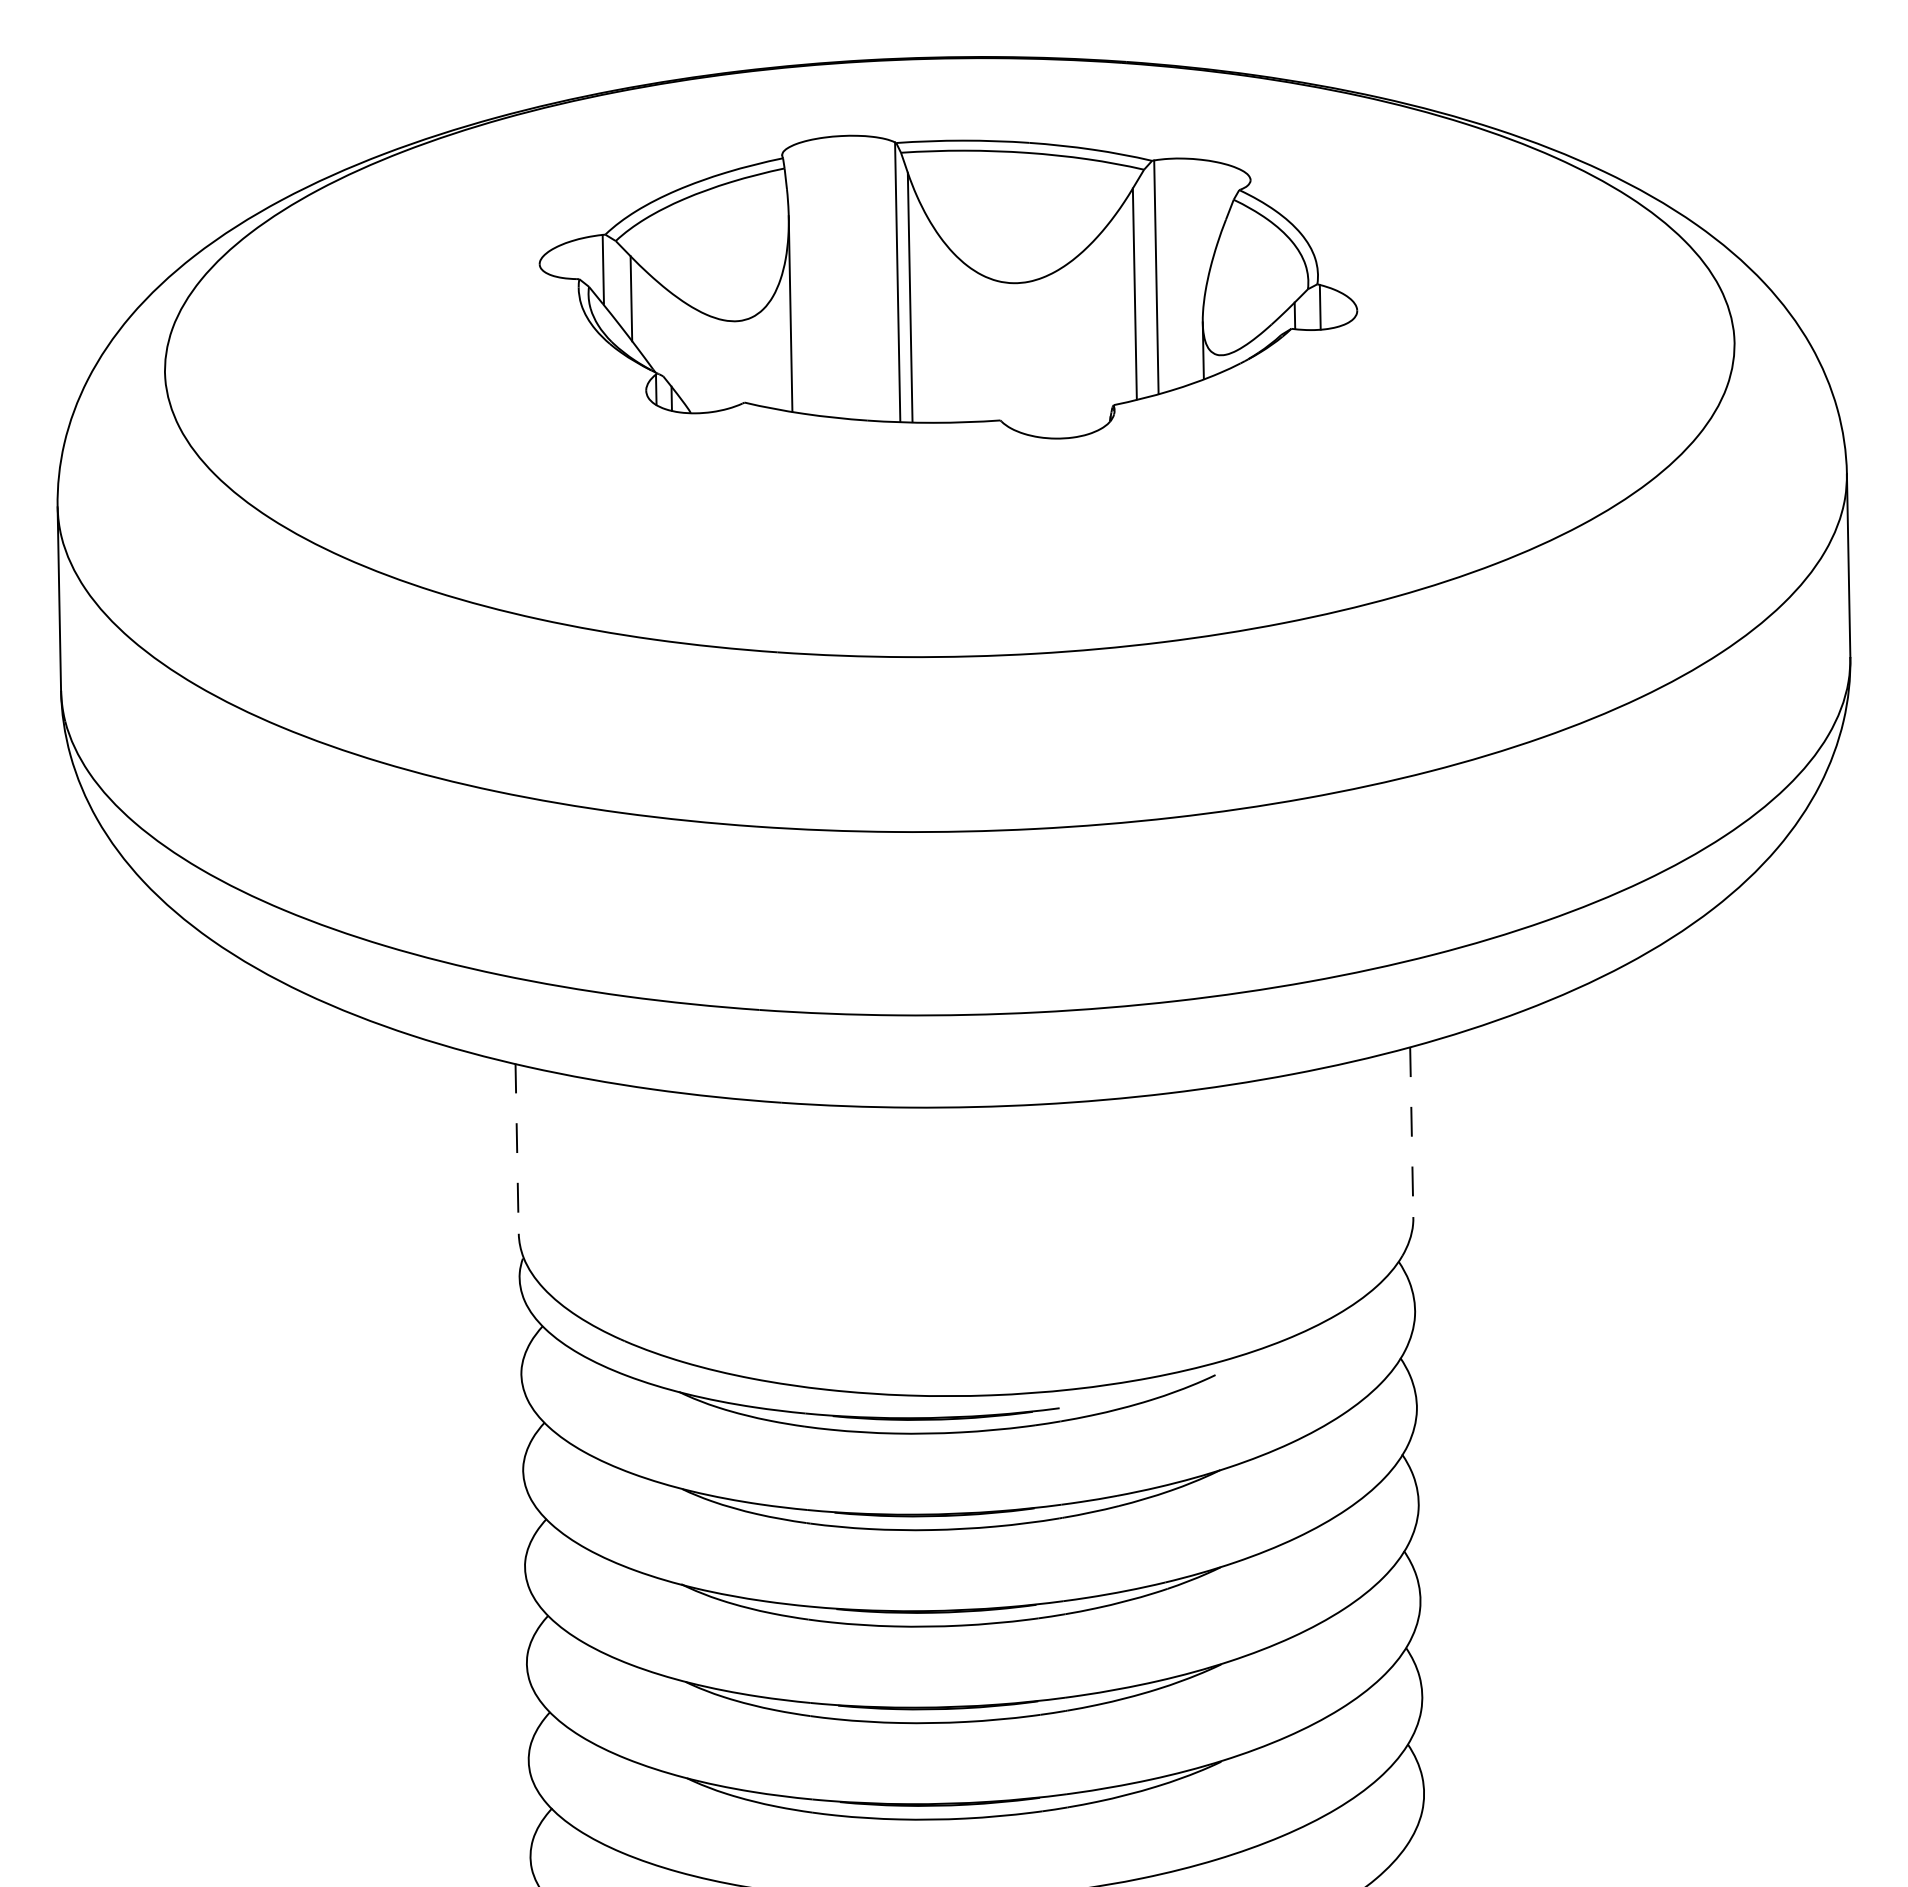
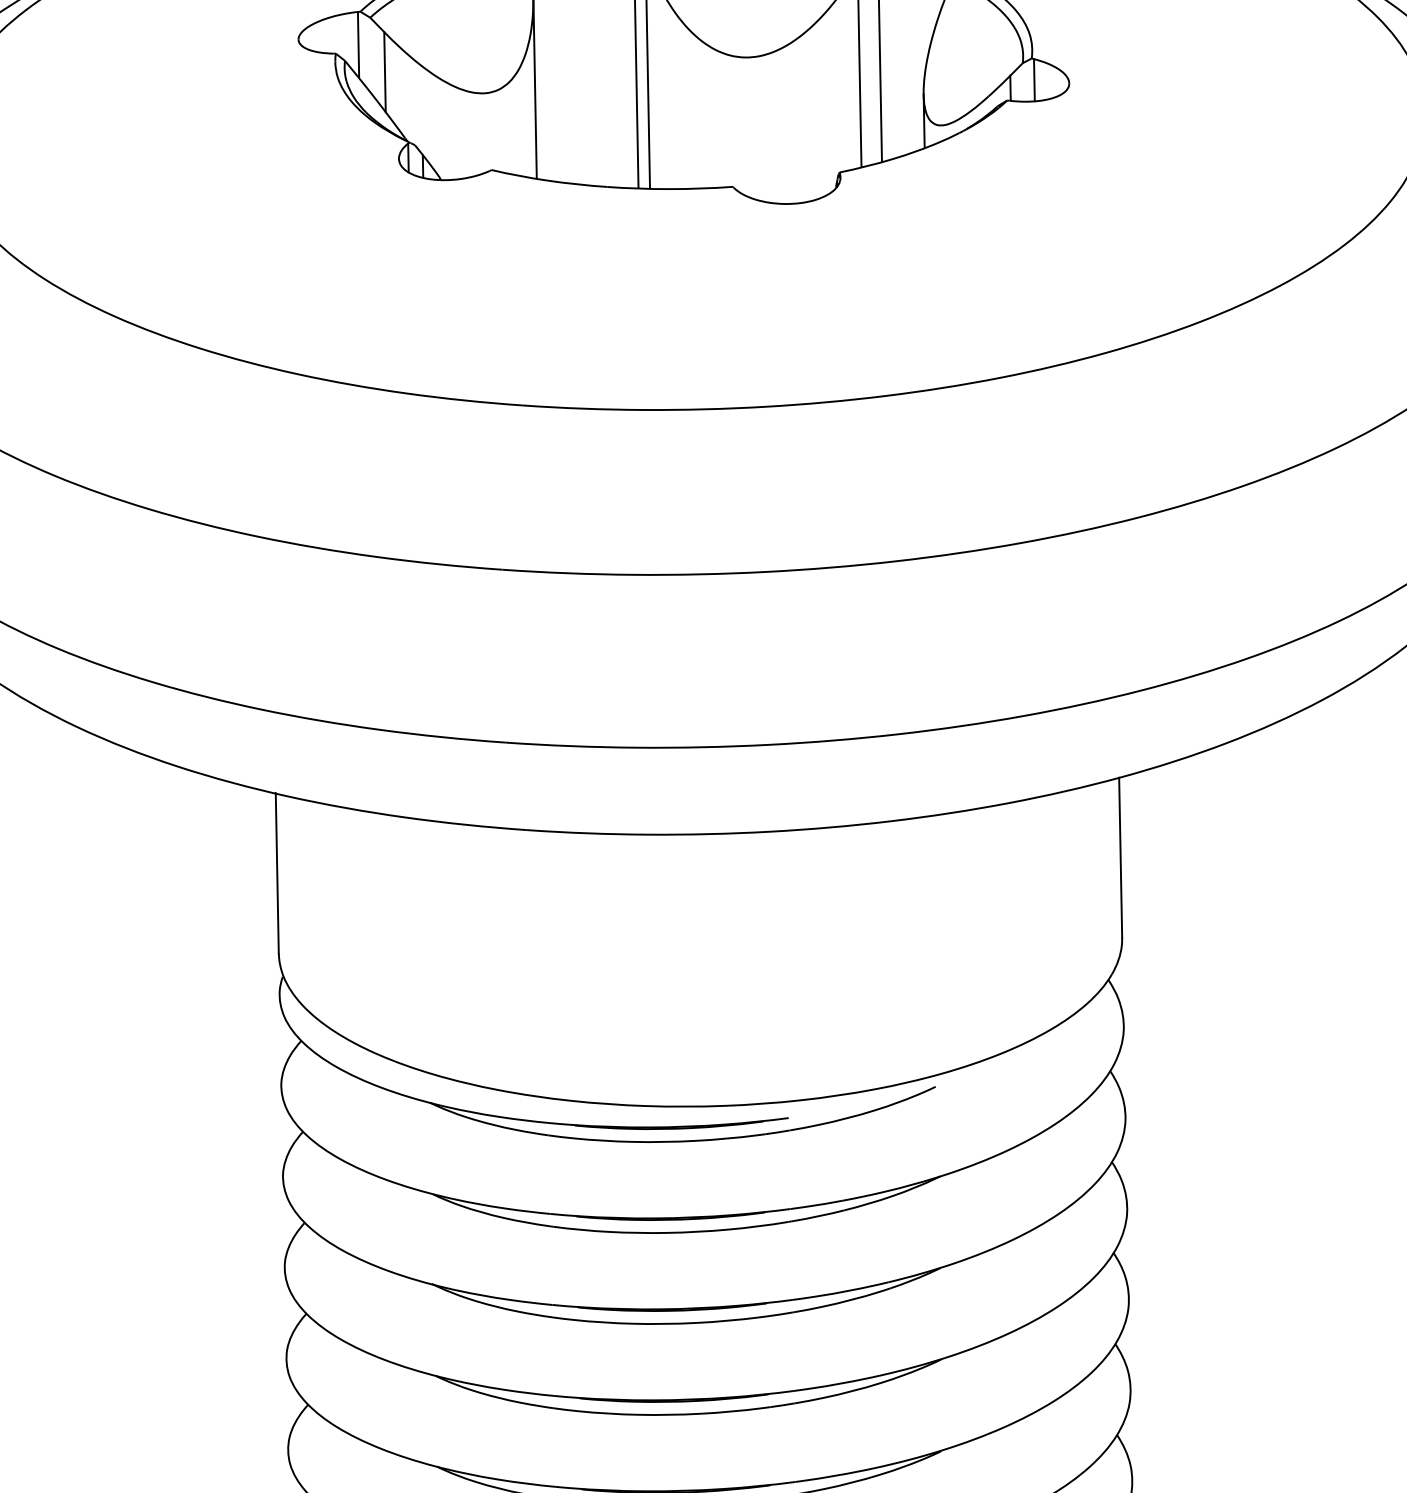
line: (1411, 1132) -> (1120, 858), dashed -> solid
line: (517, 1149) -> (277, 874), dashed -> solid

